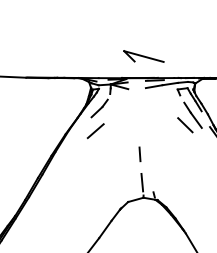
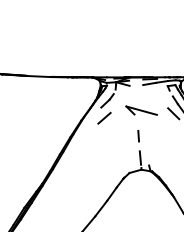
part: (143, 56) -> (141, 110), moved

